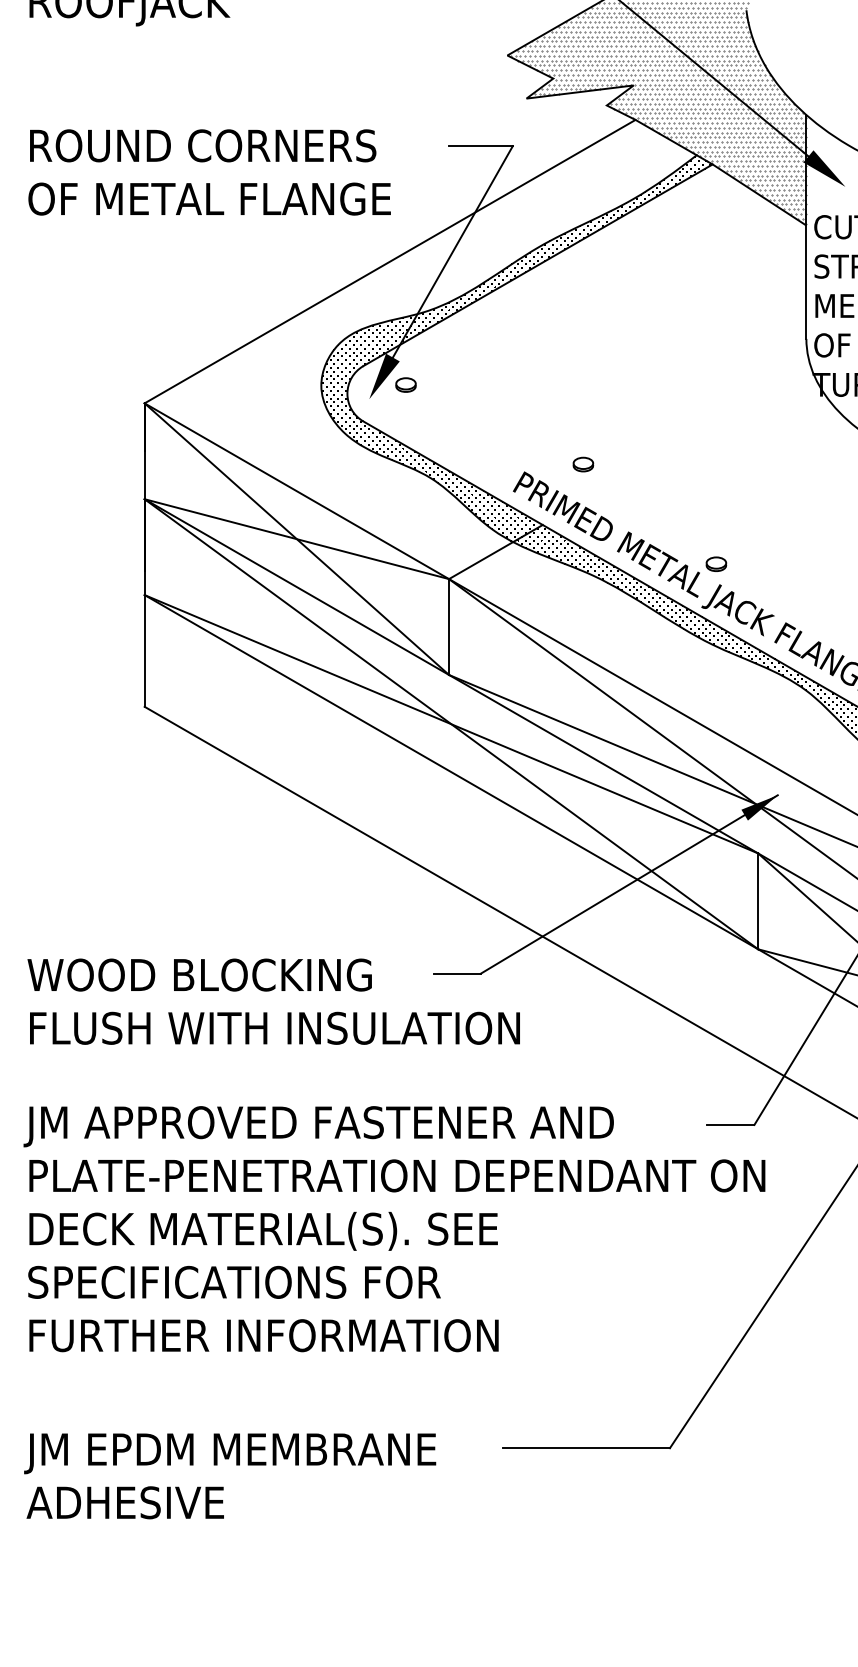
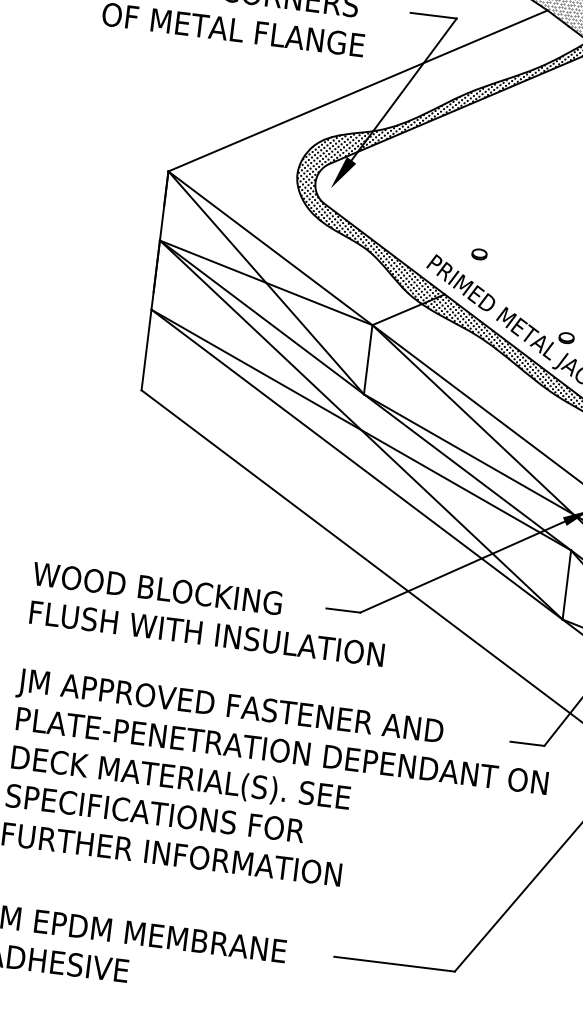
part: (405, 384) -> (358, 180), removed

